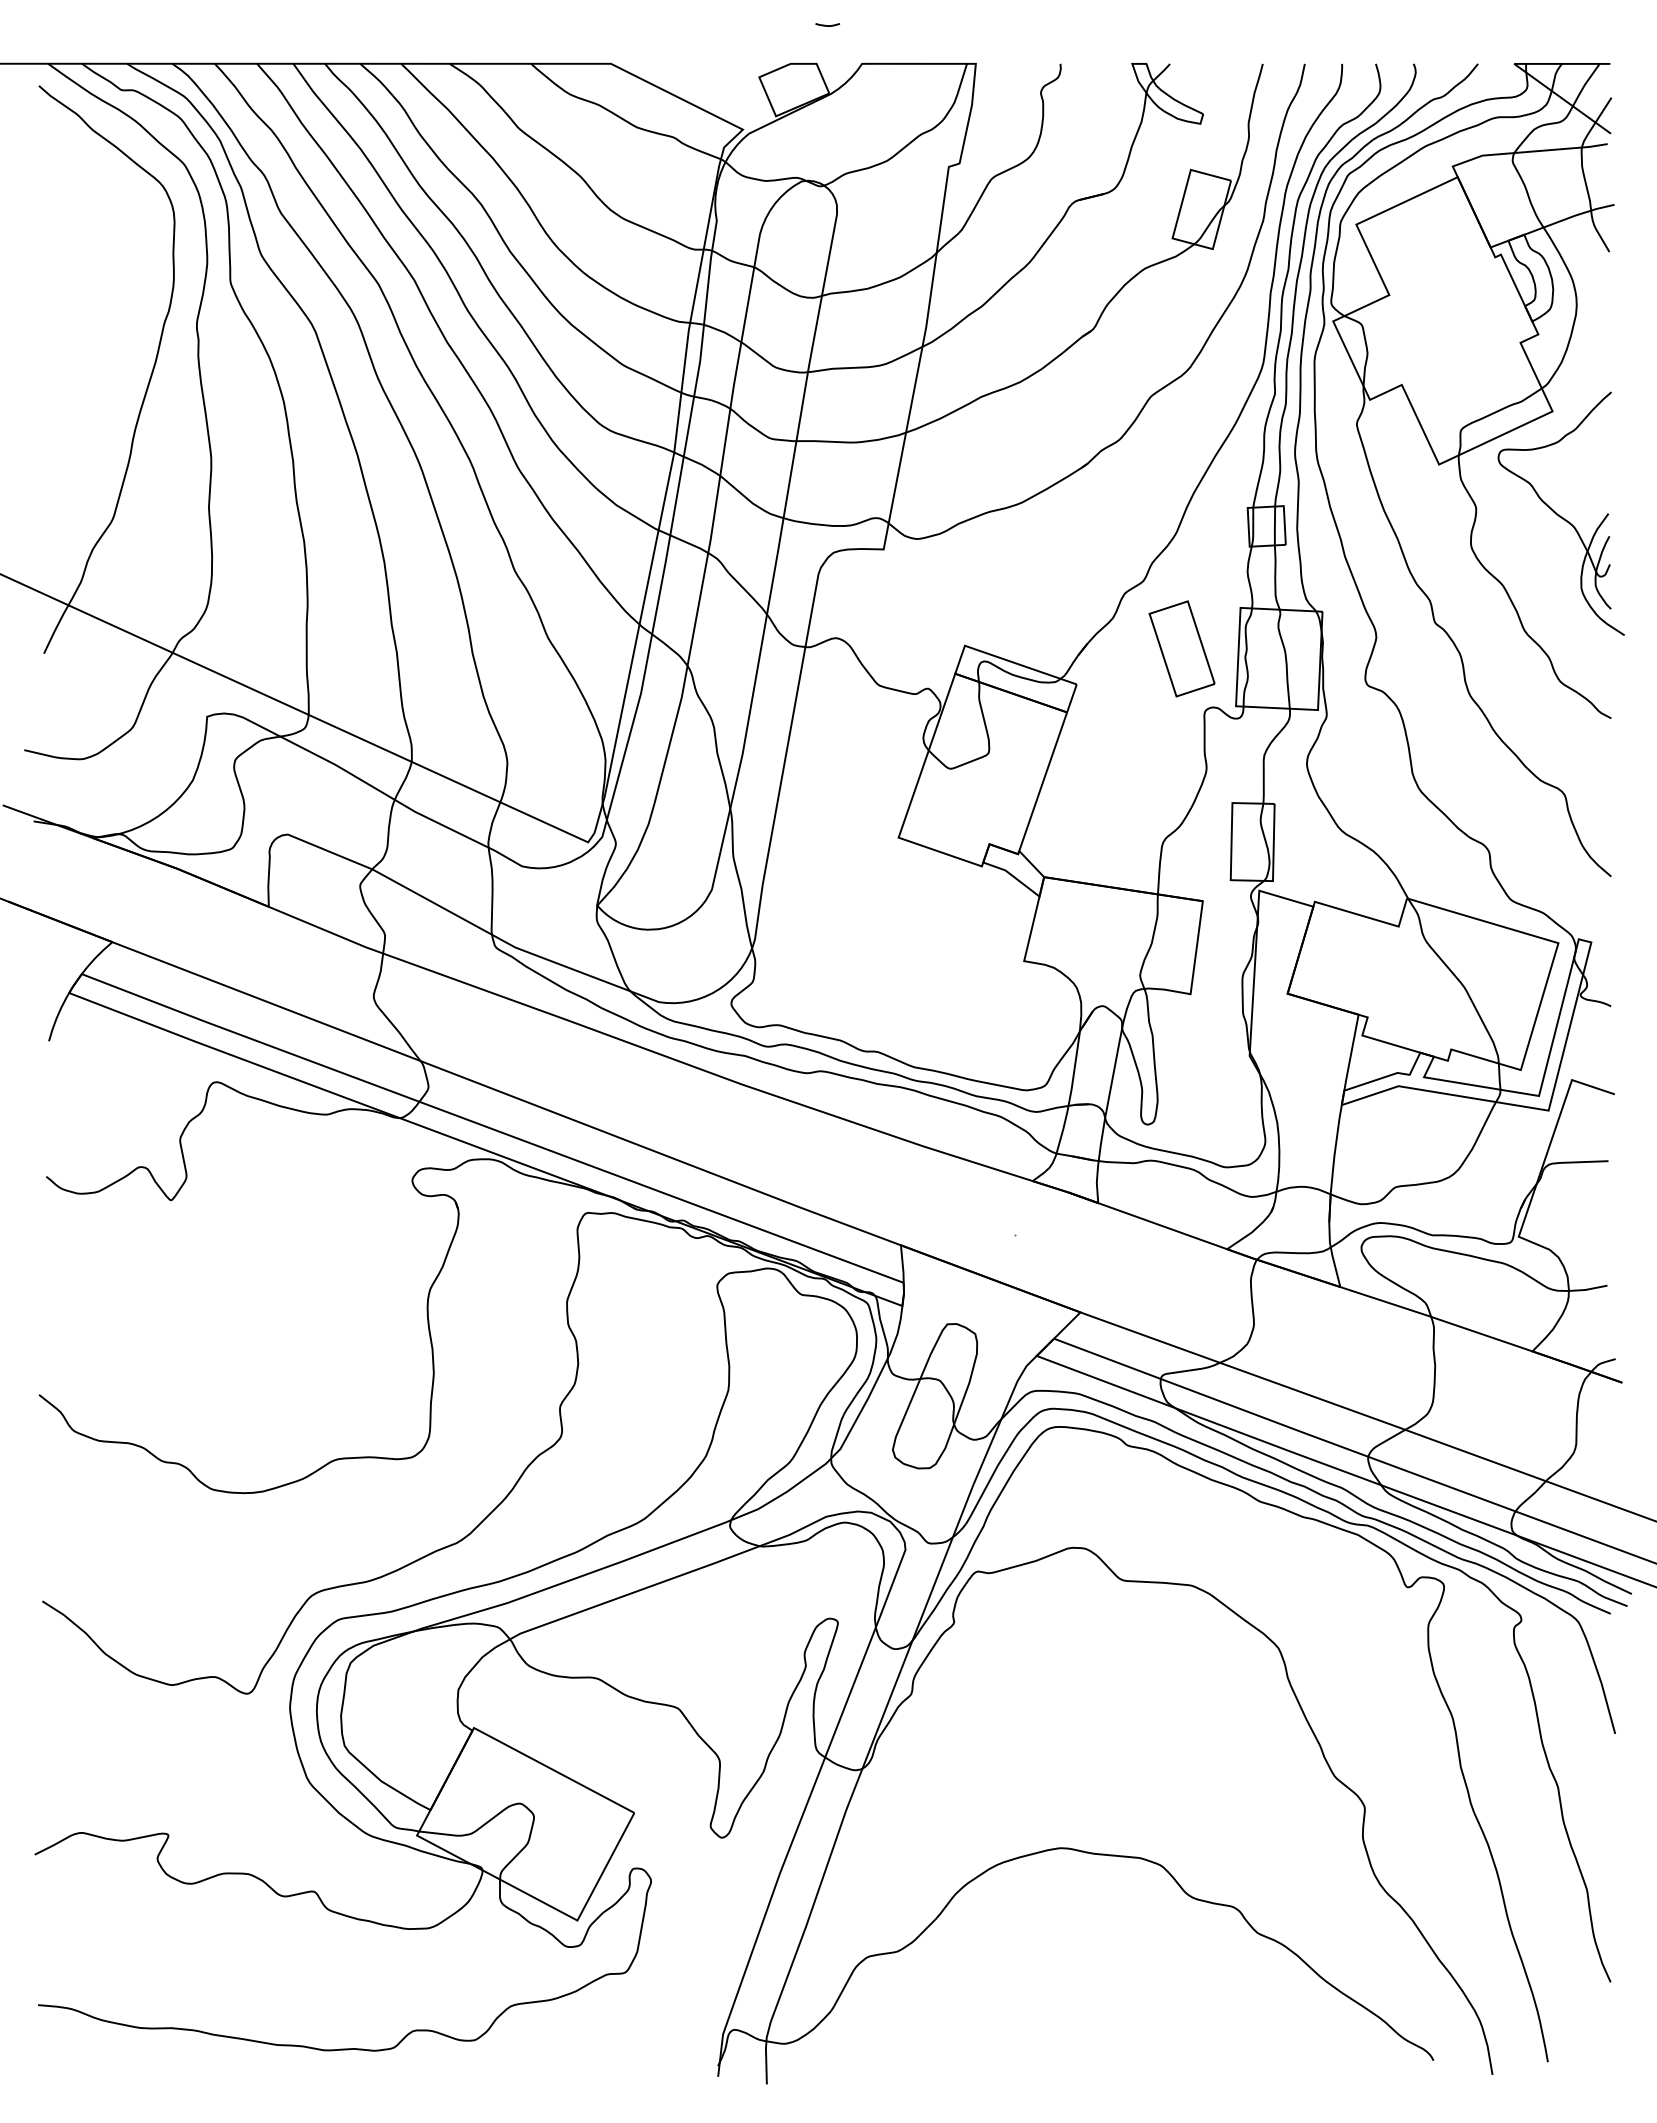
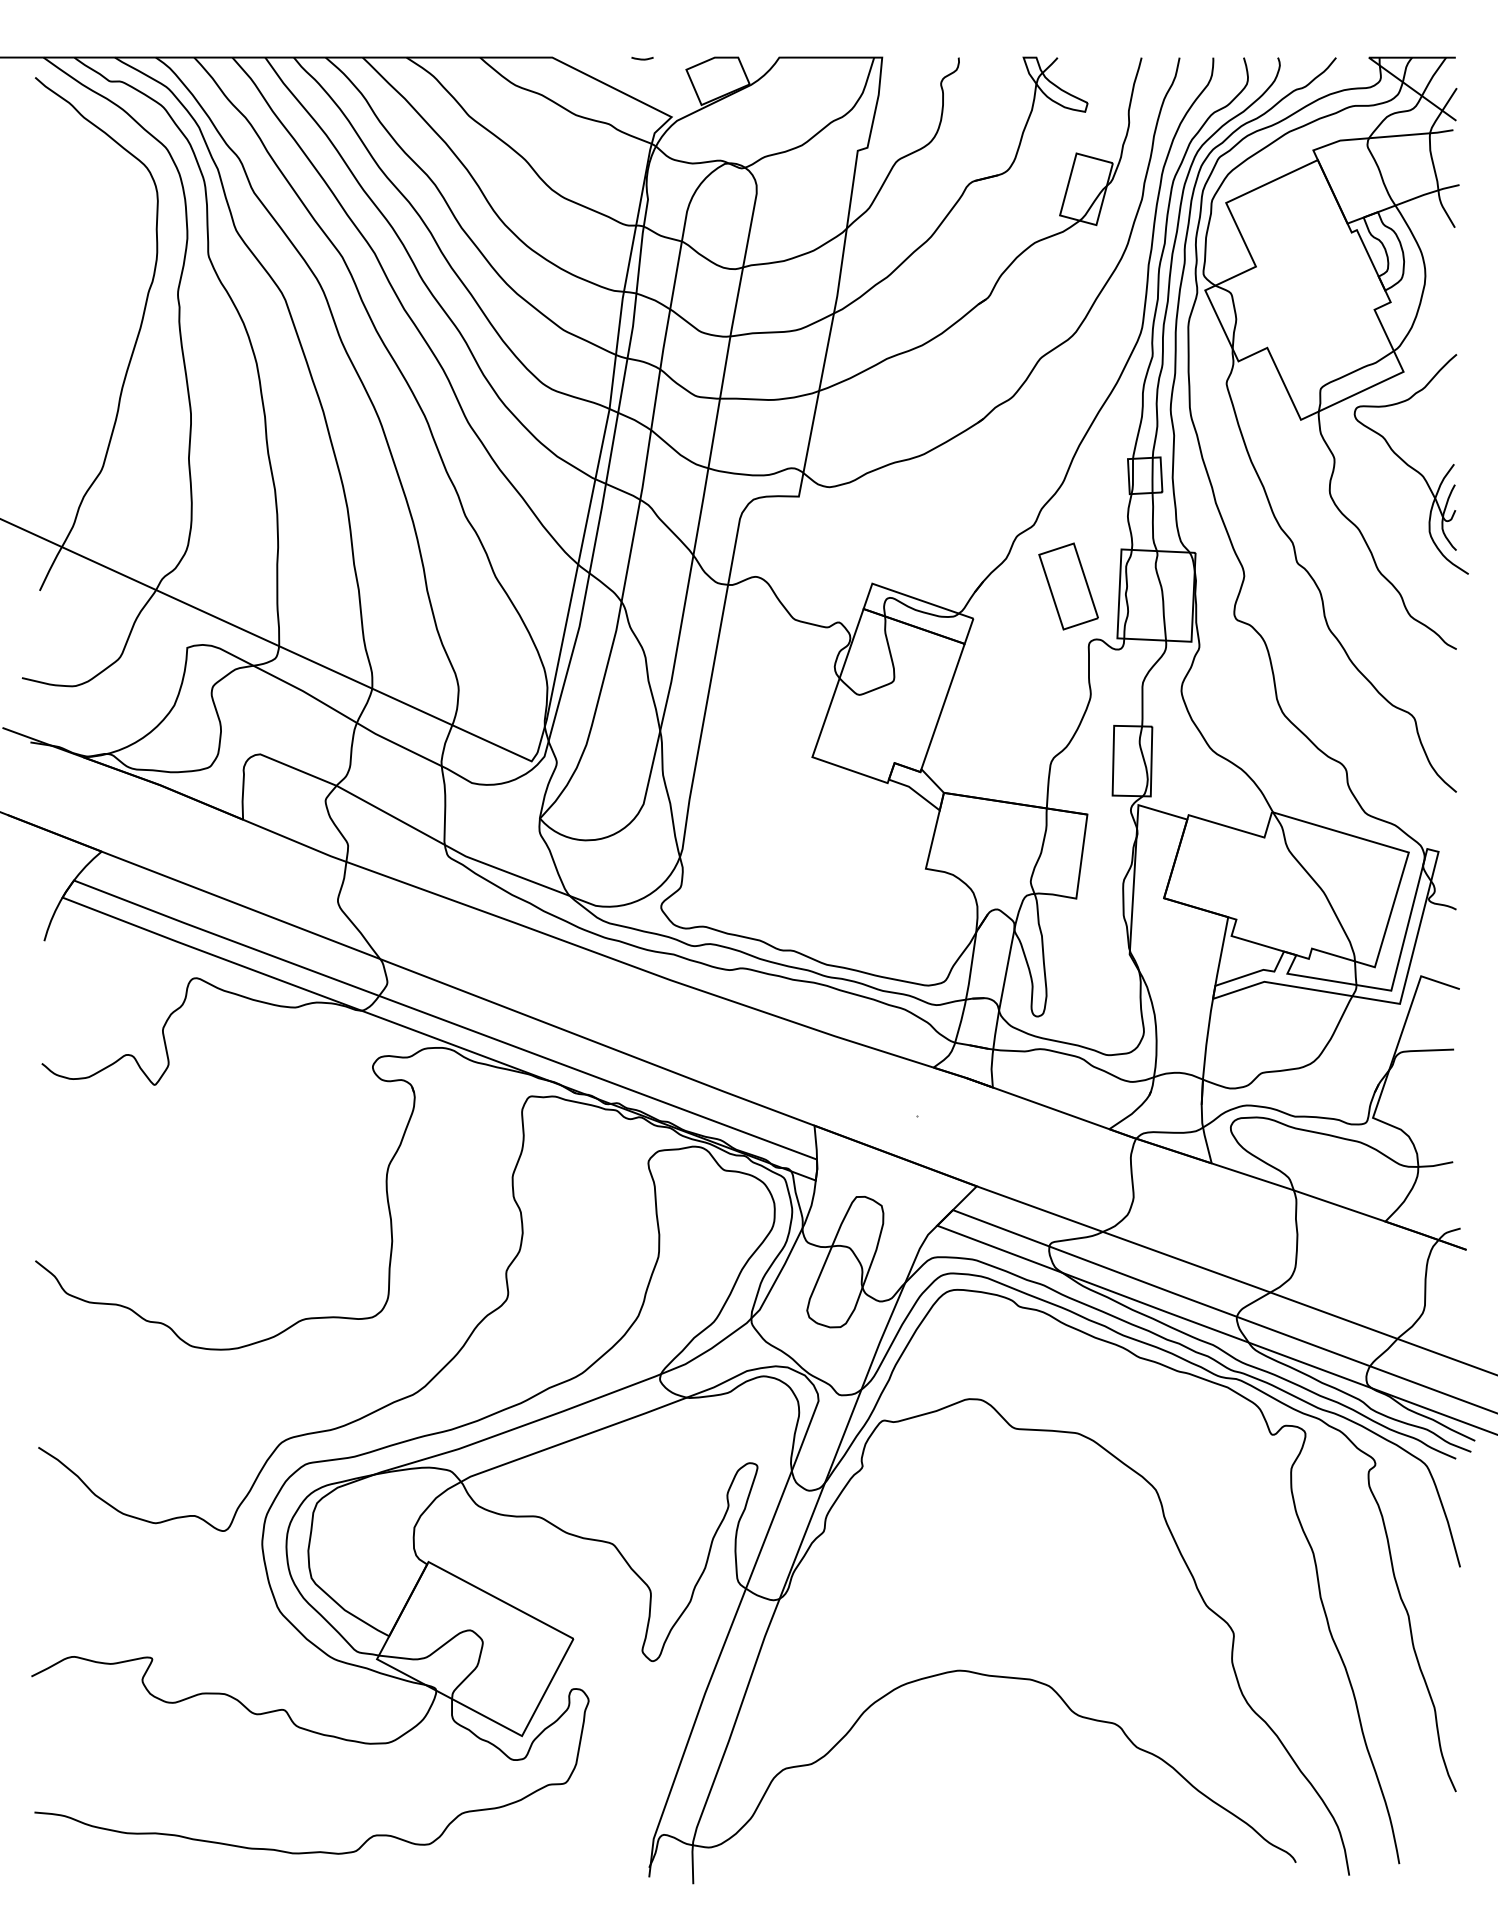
line: (827, 25) -> (642, 59), moved

